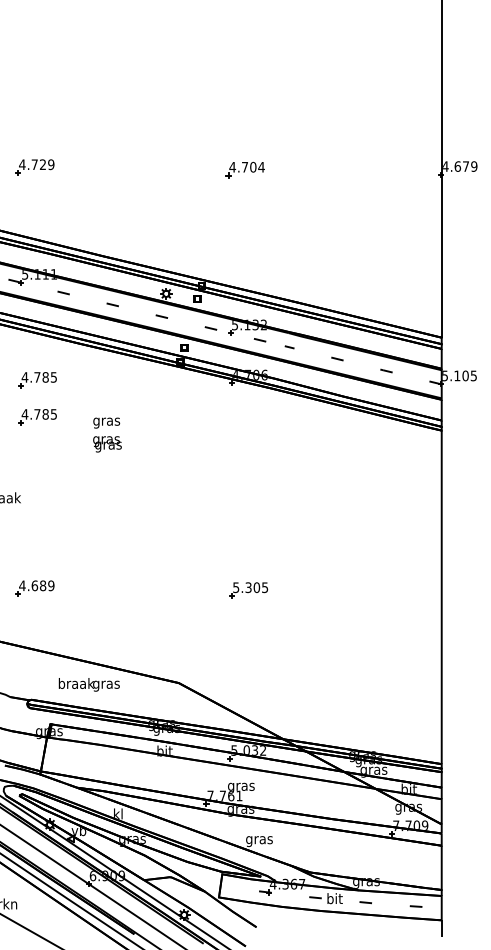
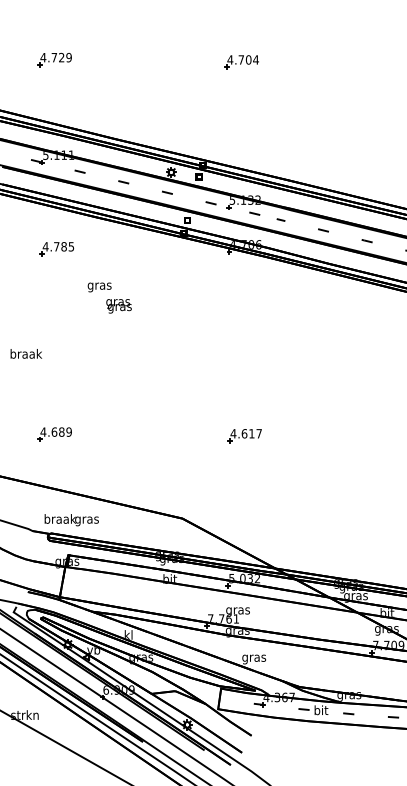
part: (37, 417) -> (56, 282), removed
text: (106, 422) -> (99, 286), moved
text: (250, 587) -> (246, 433), 5.305 -> 4.617
text: (88, 684) -> (71, 519), moved

